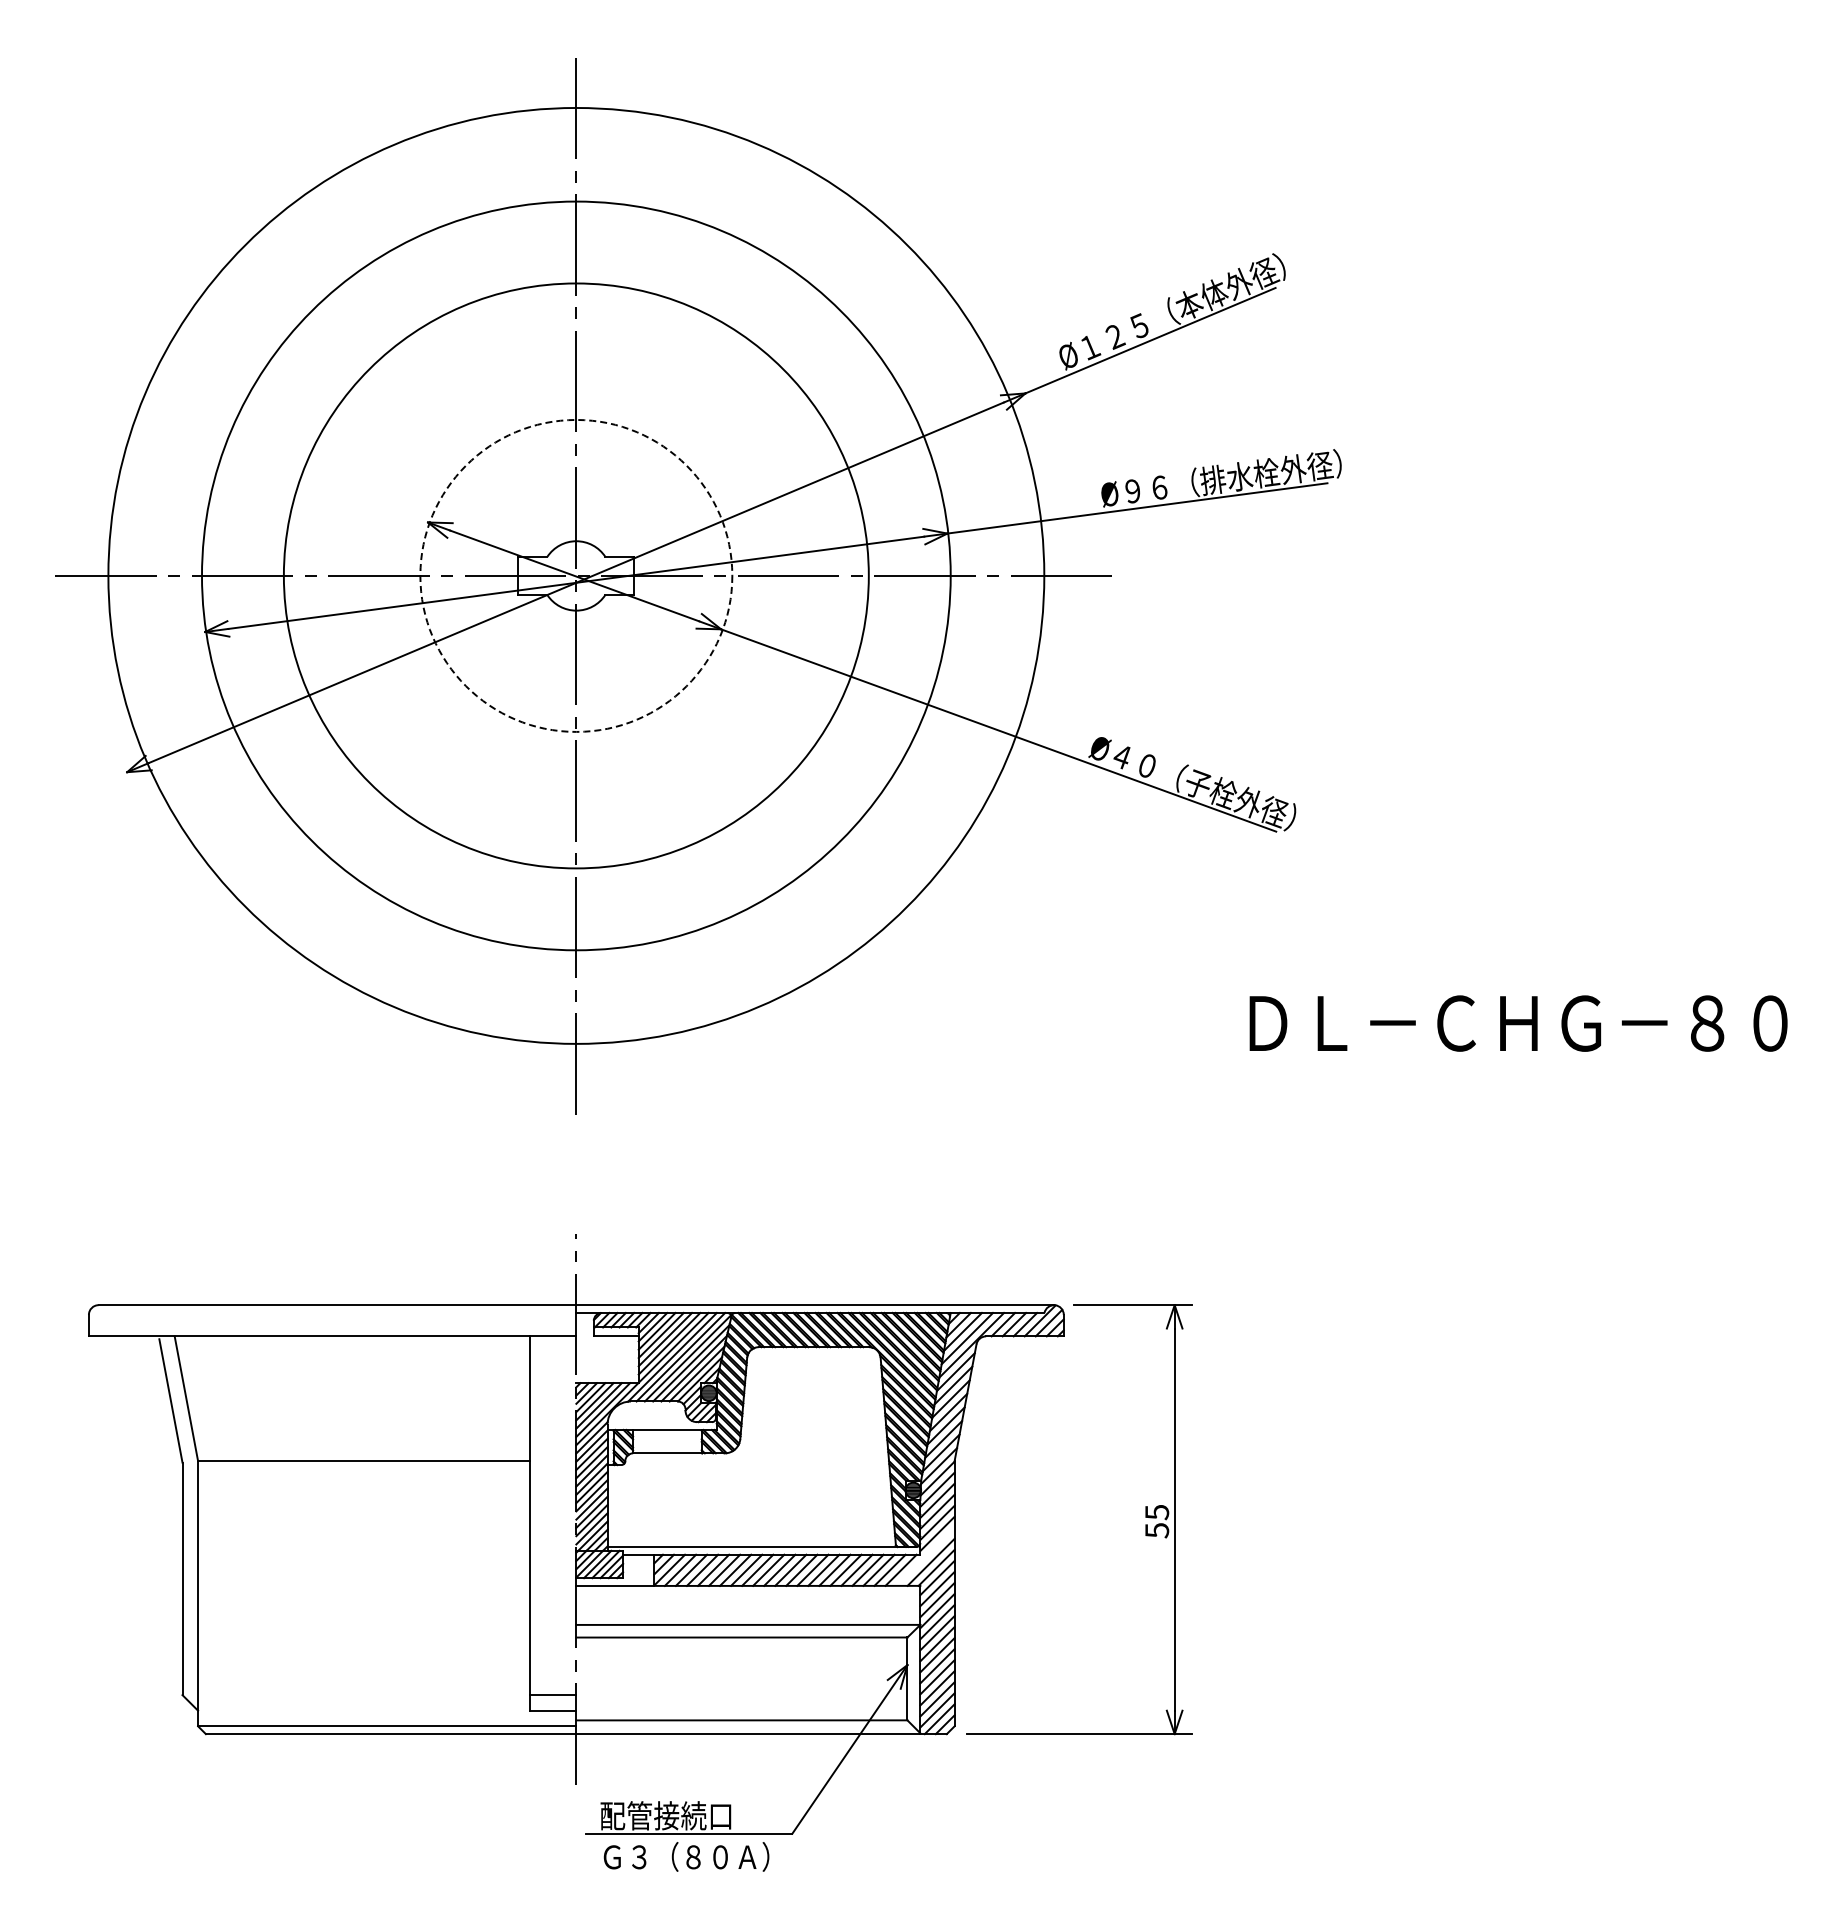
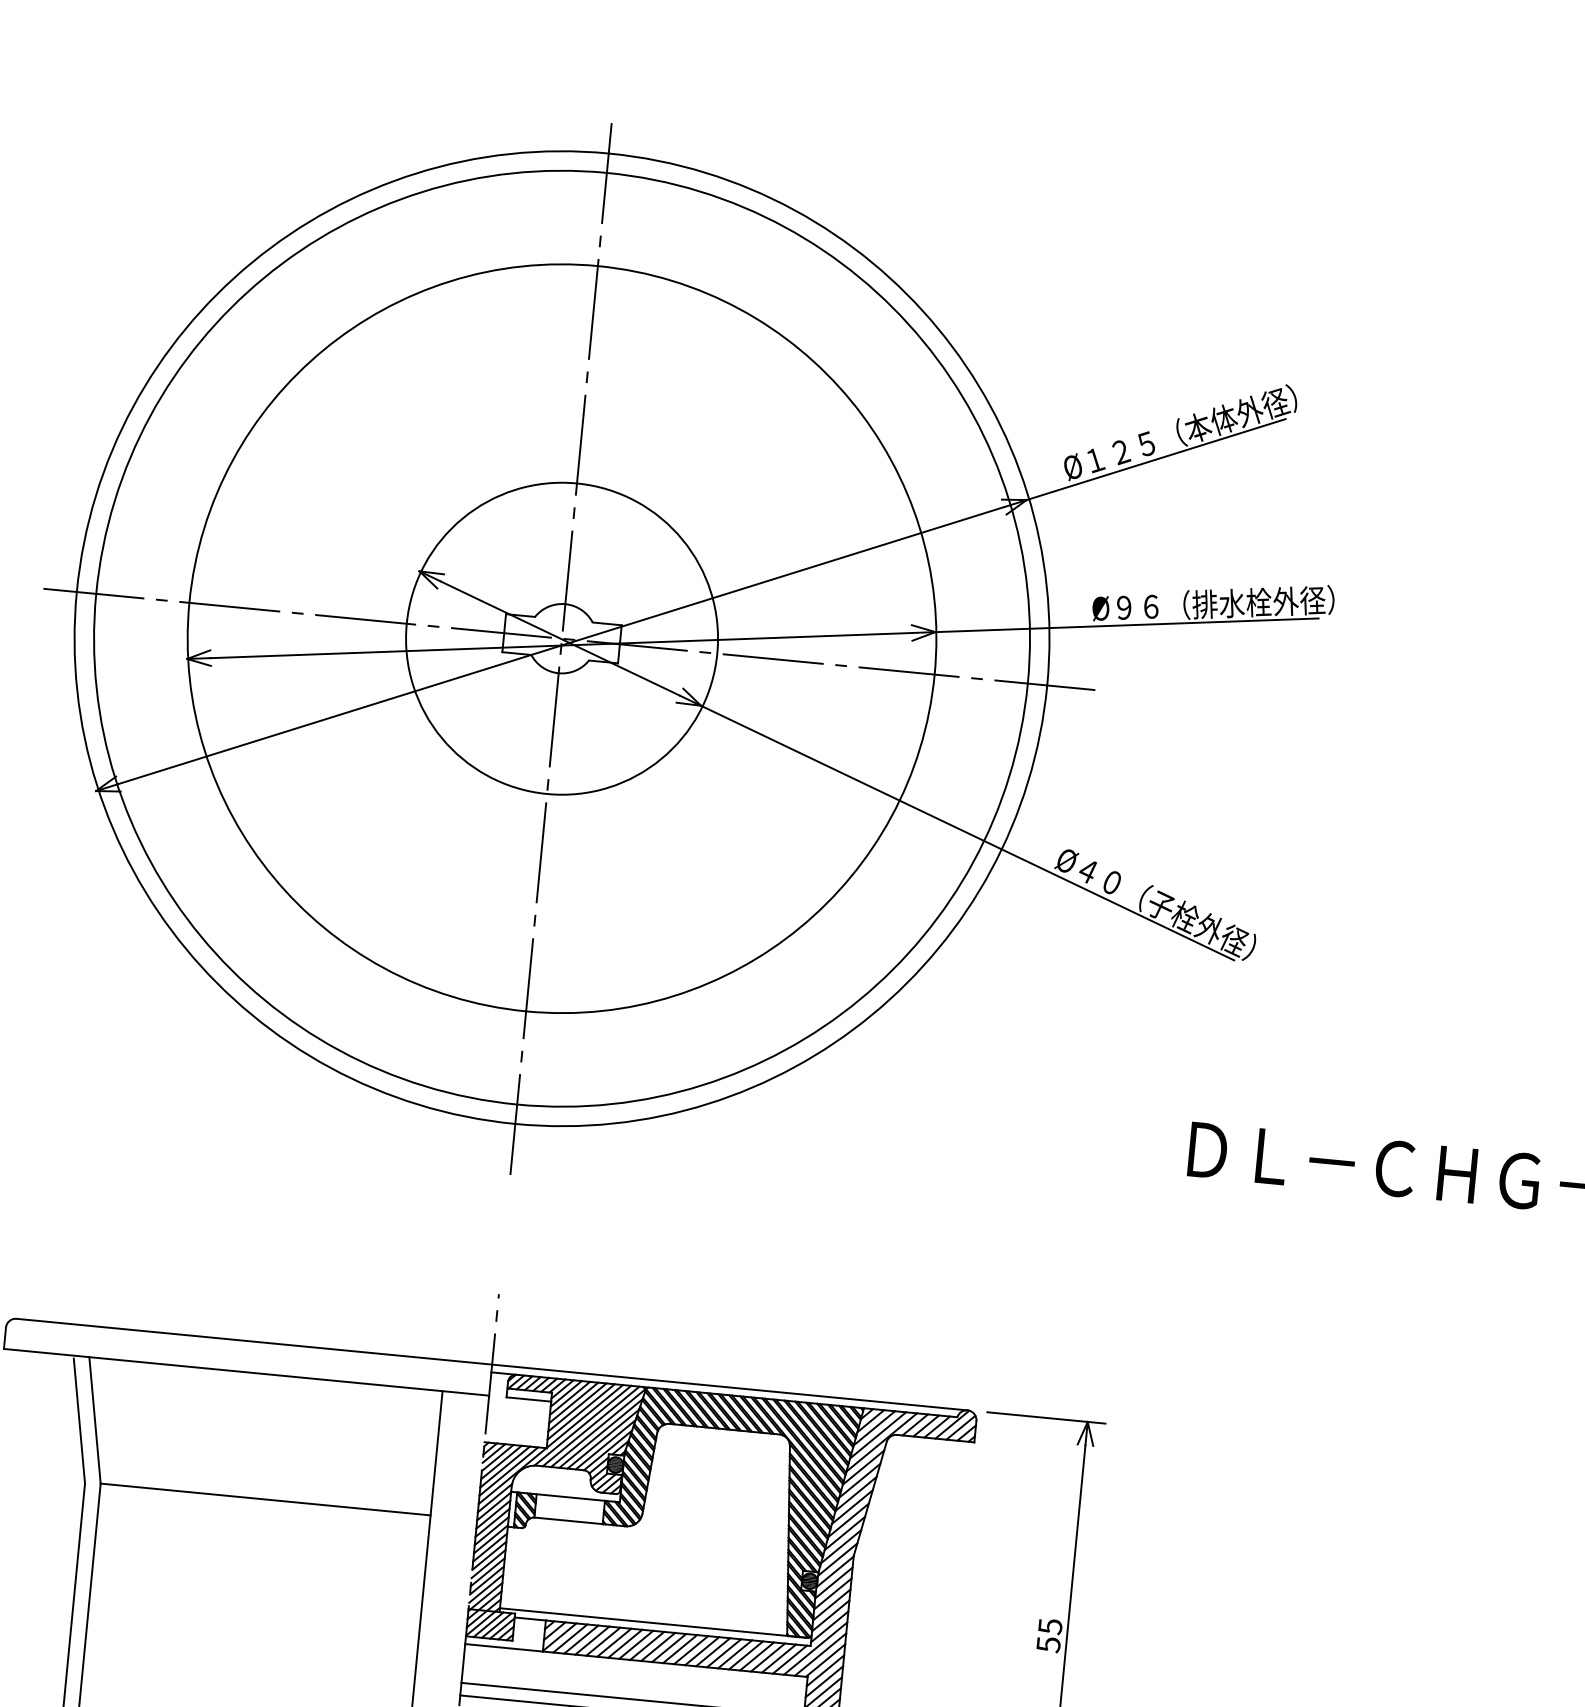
circle: (575, 575) -> (561, 638), size x1.67
circle: (576, 575) -> (562, 638), dashed -> solid
line: (925, 1556) -> (815, 1648), added

